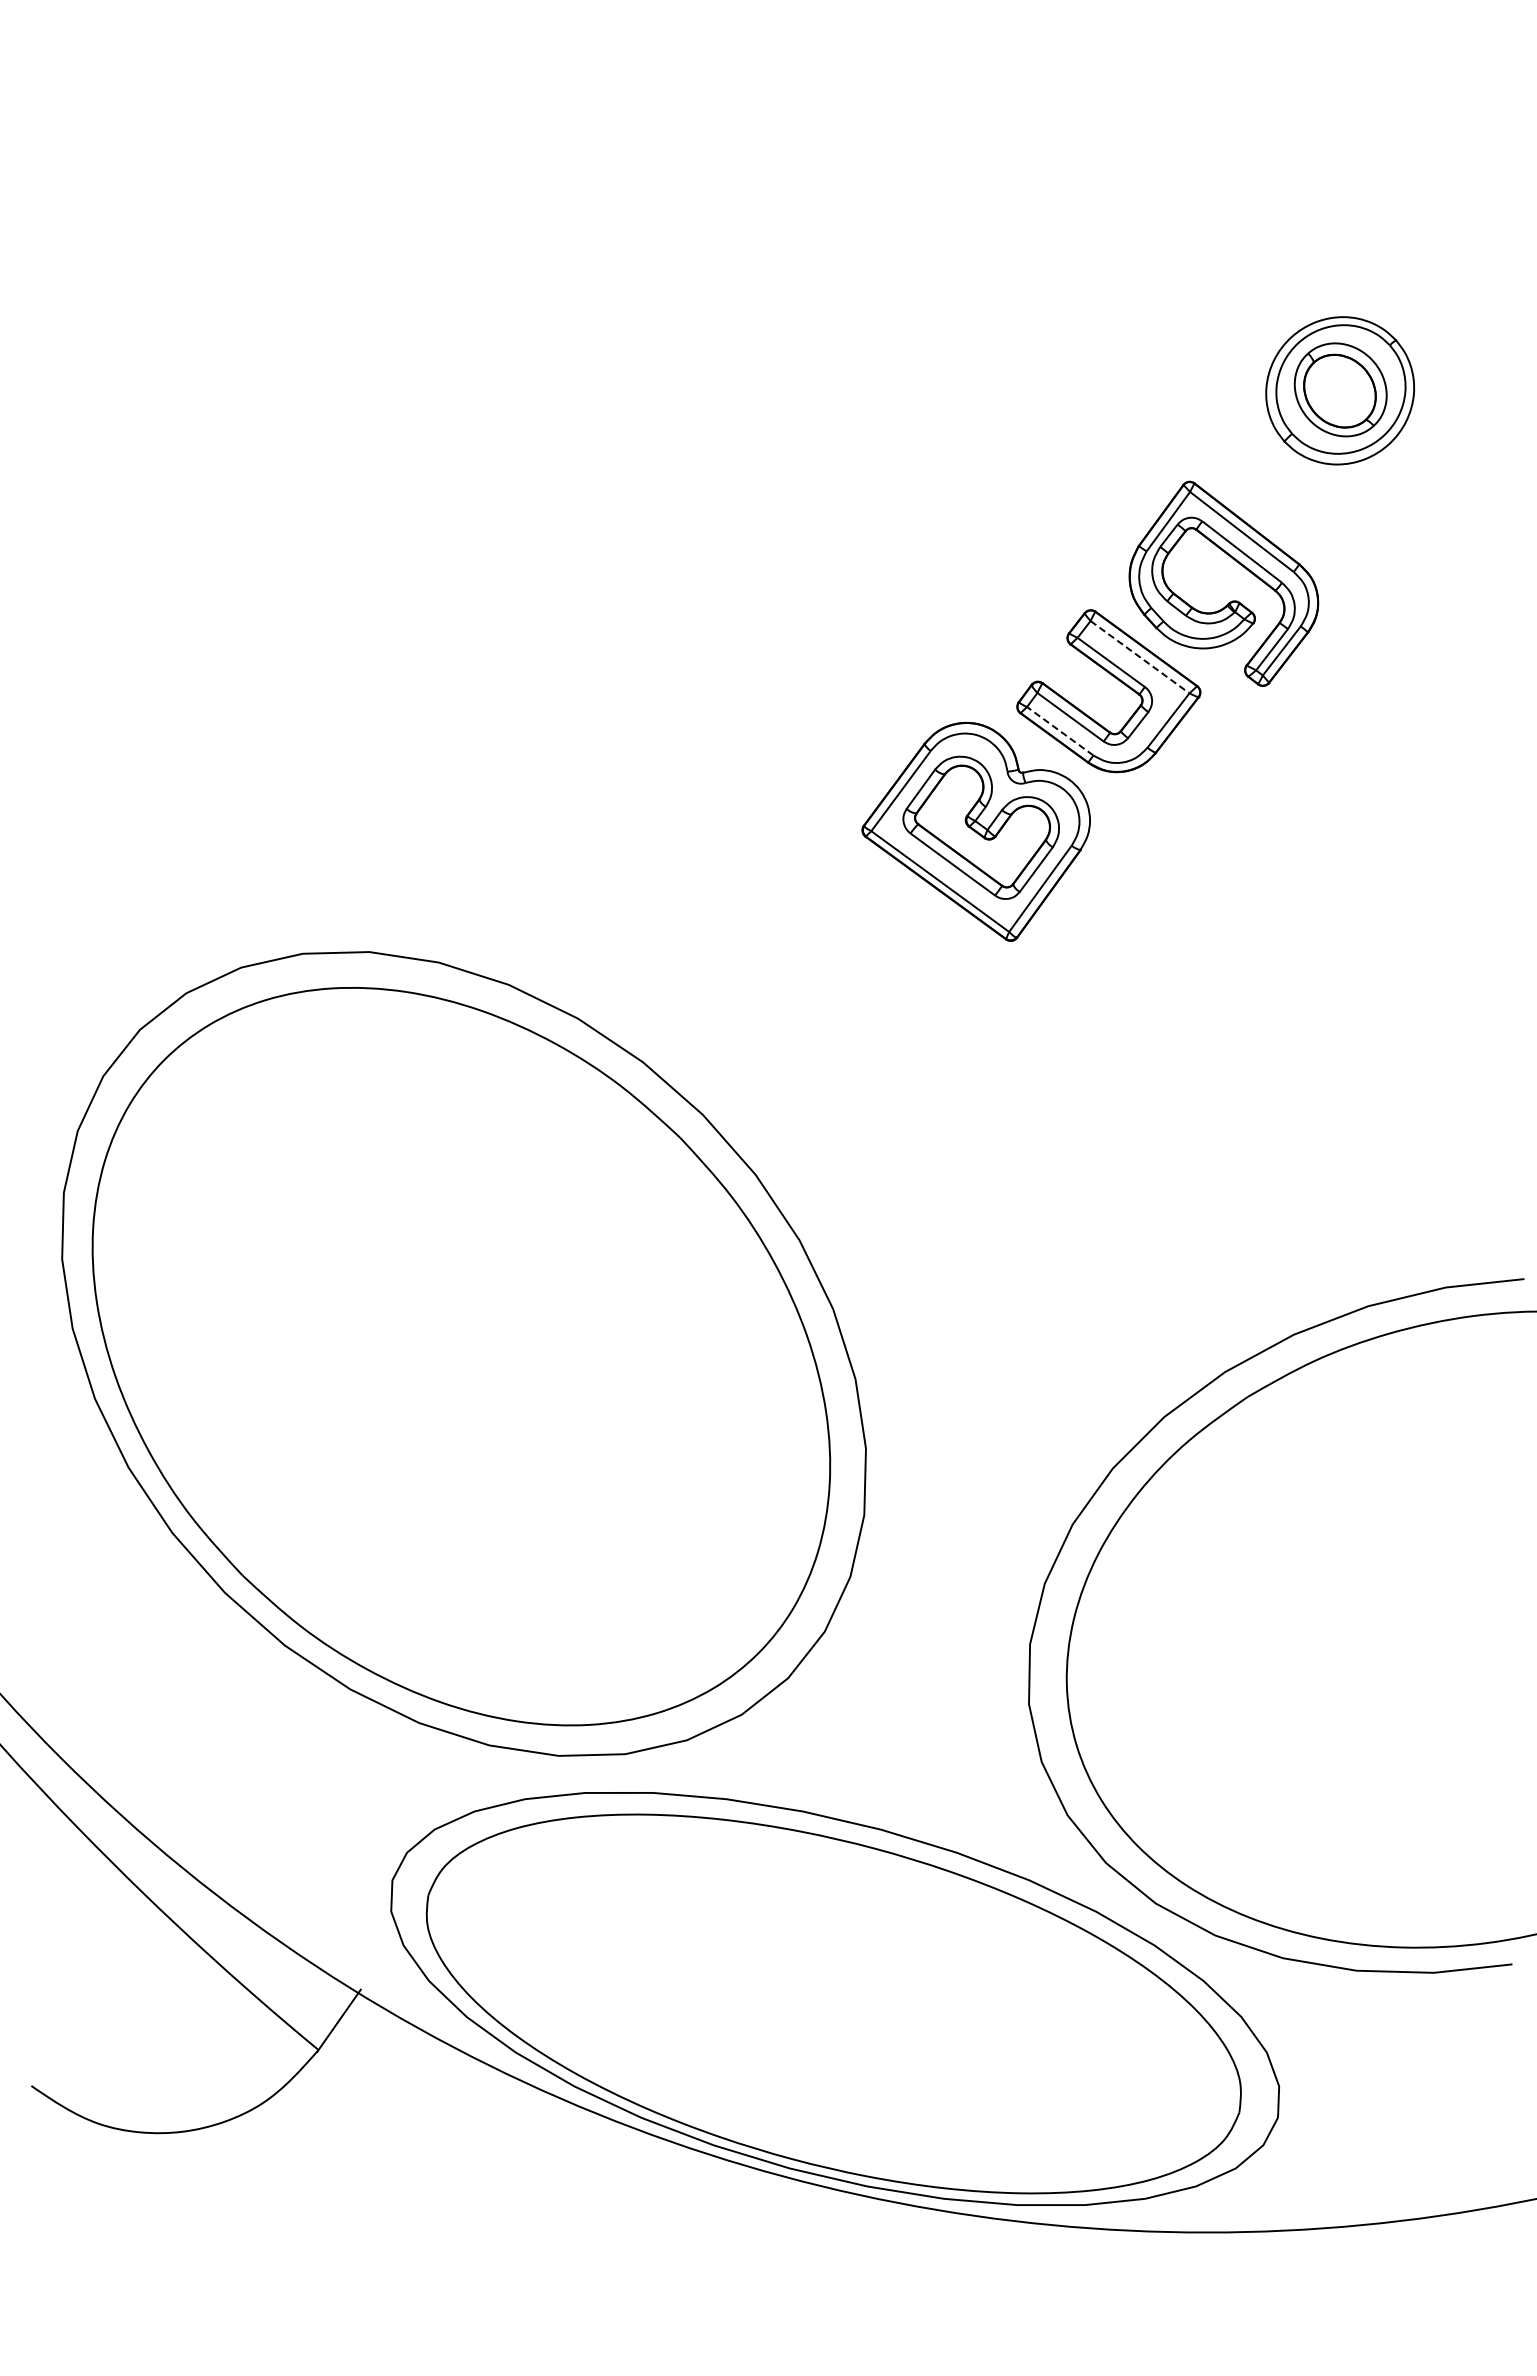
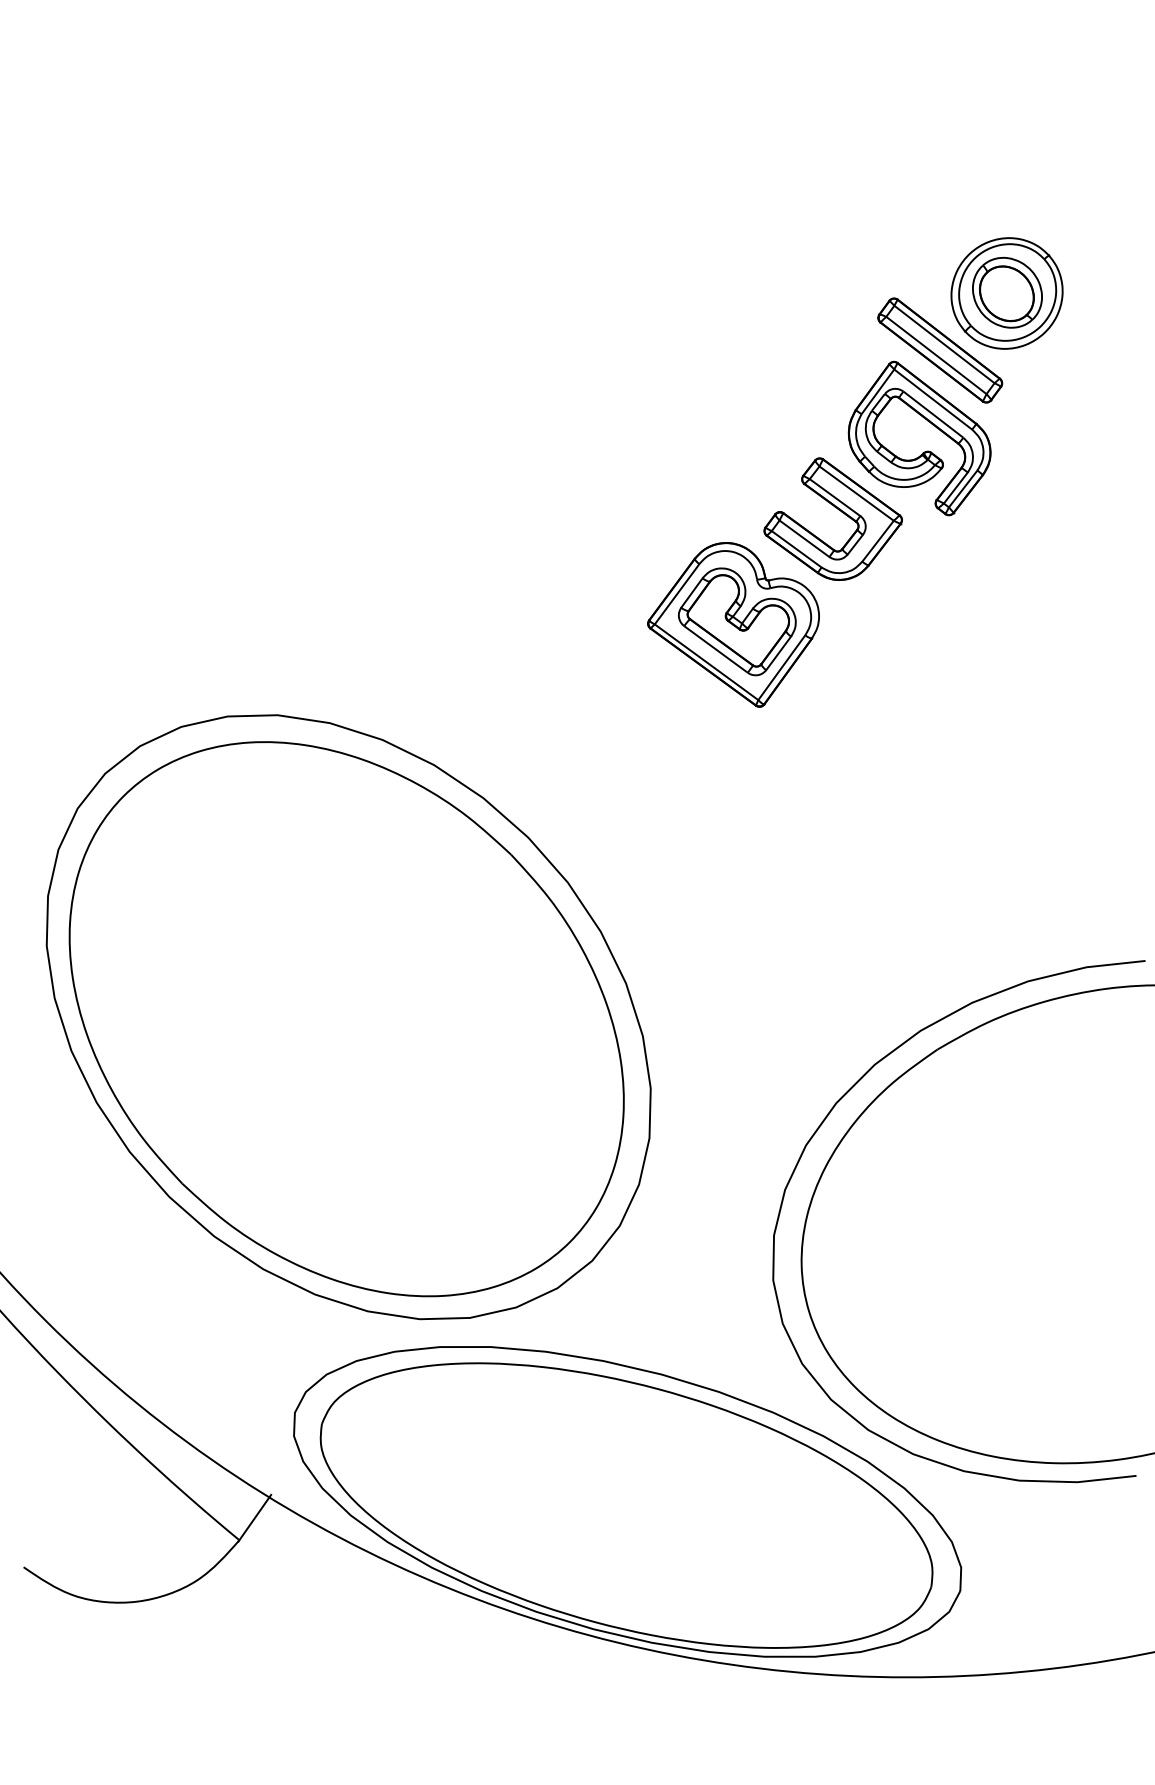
part: (1250, 466) -> (939, 350), added
line: (1140, 657) -> (857, 493), dashed -> solid
line: (1059, 730) -> (796, 548), dashed -> solid

